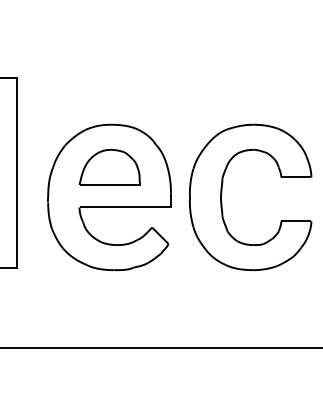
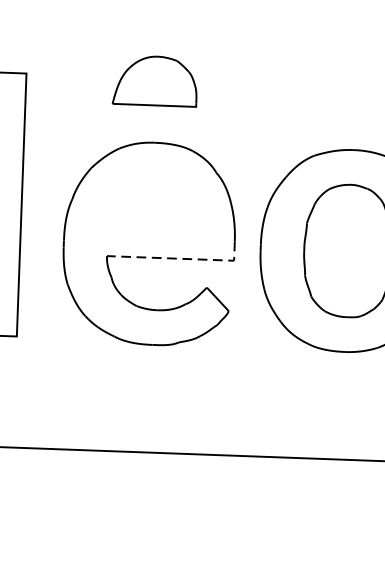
part: (109, 167) -> (155, 81), moved
line: (132, 207) -> (180, 258), solid -> dashed

